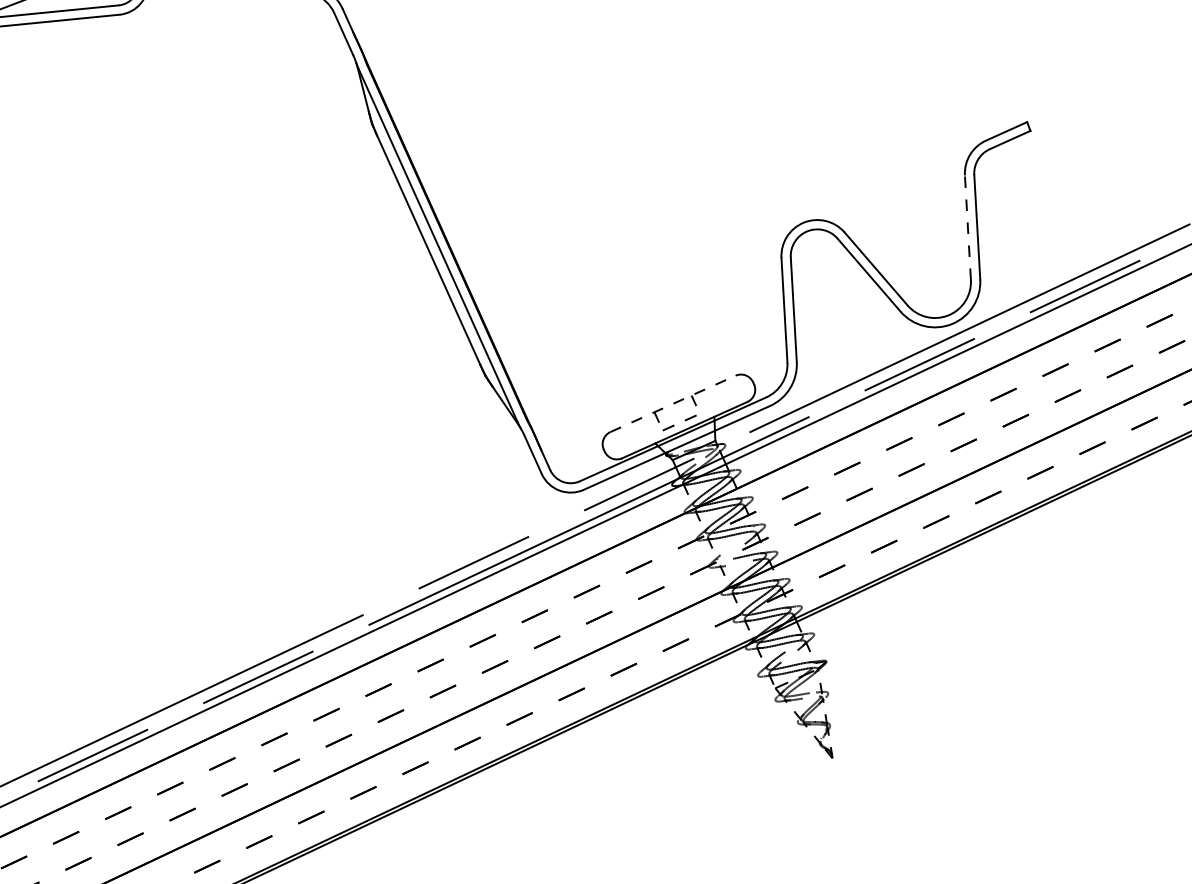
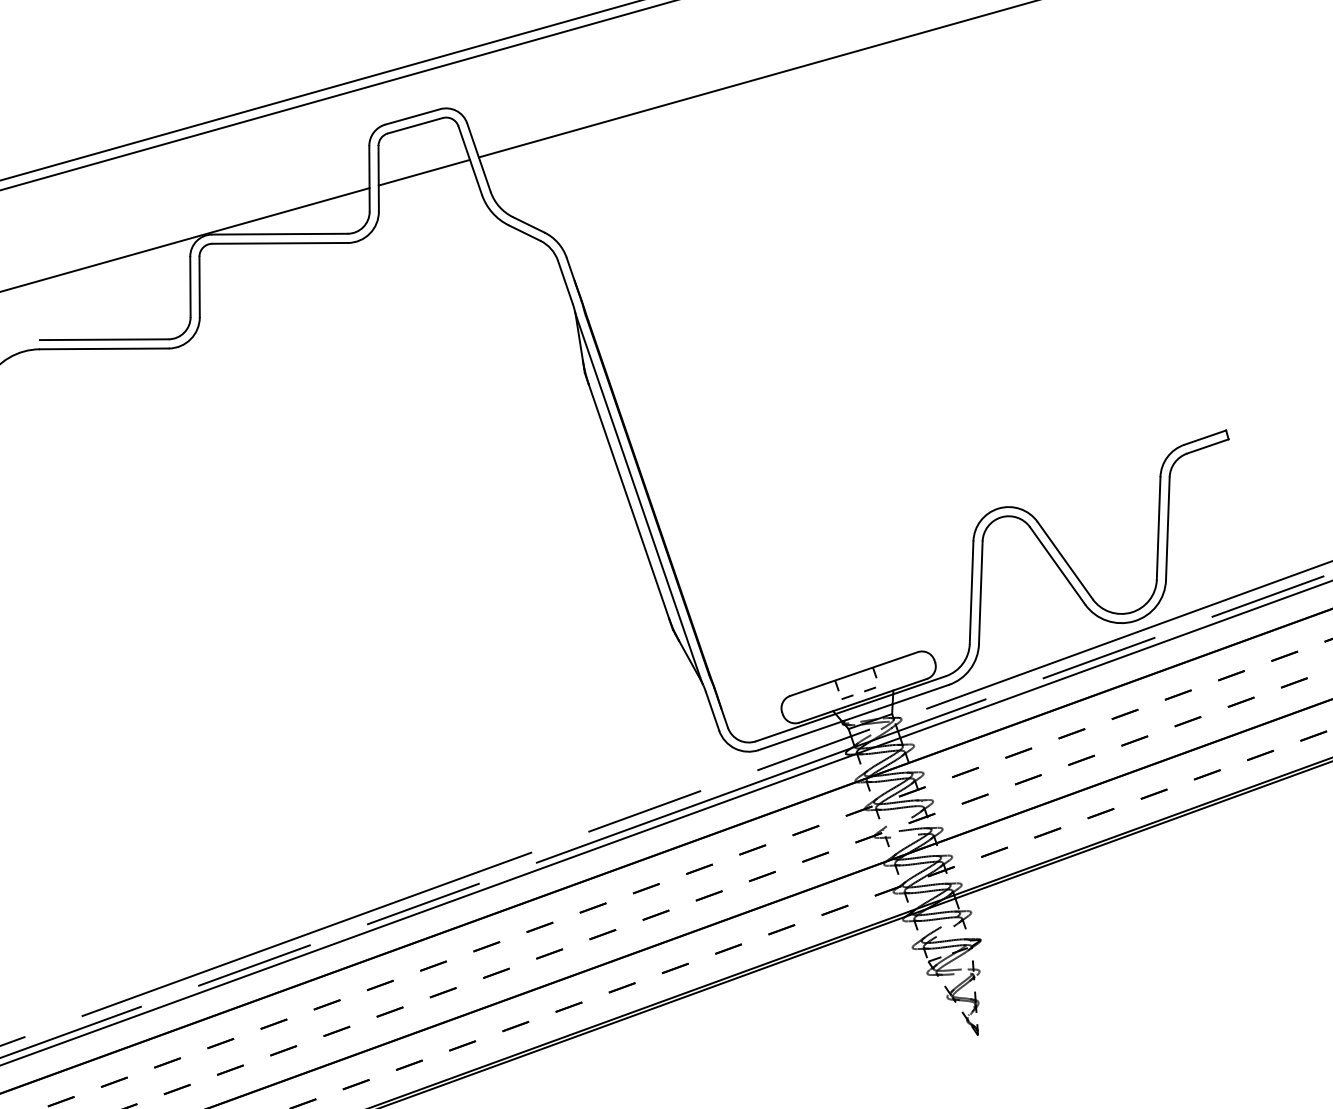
line: (967, 226) -> (1158, 527), dashed -> solid
line: (673, 403) -> (854, 673), dashed -> solid

